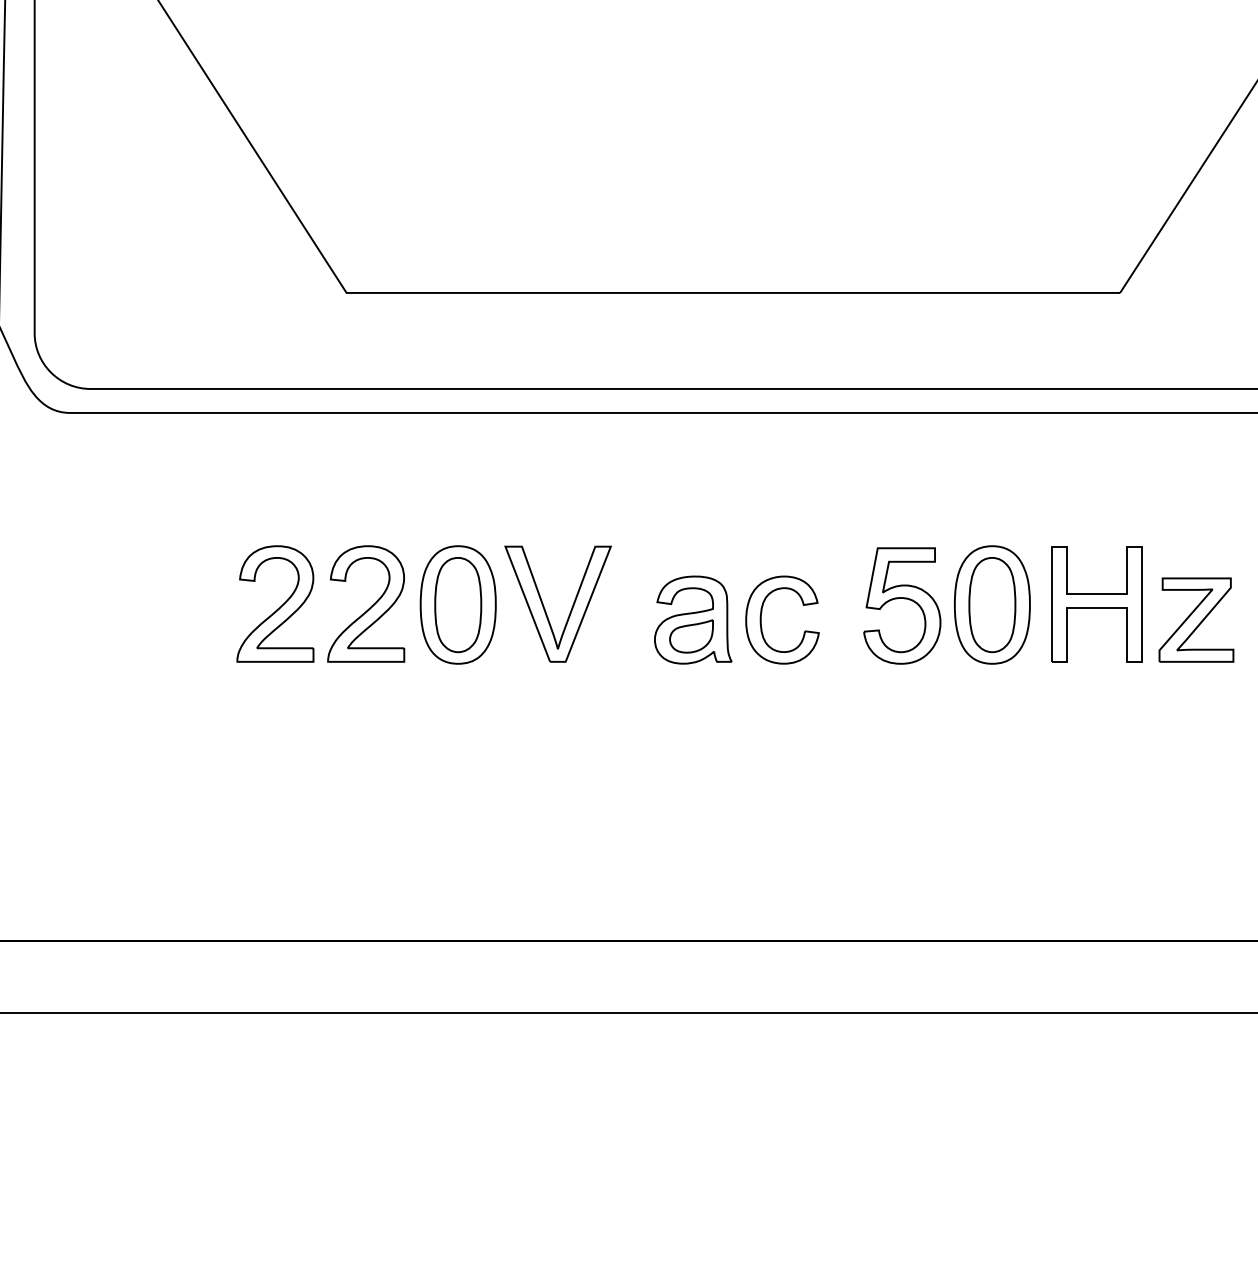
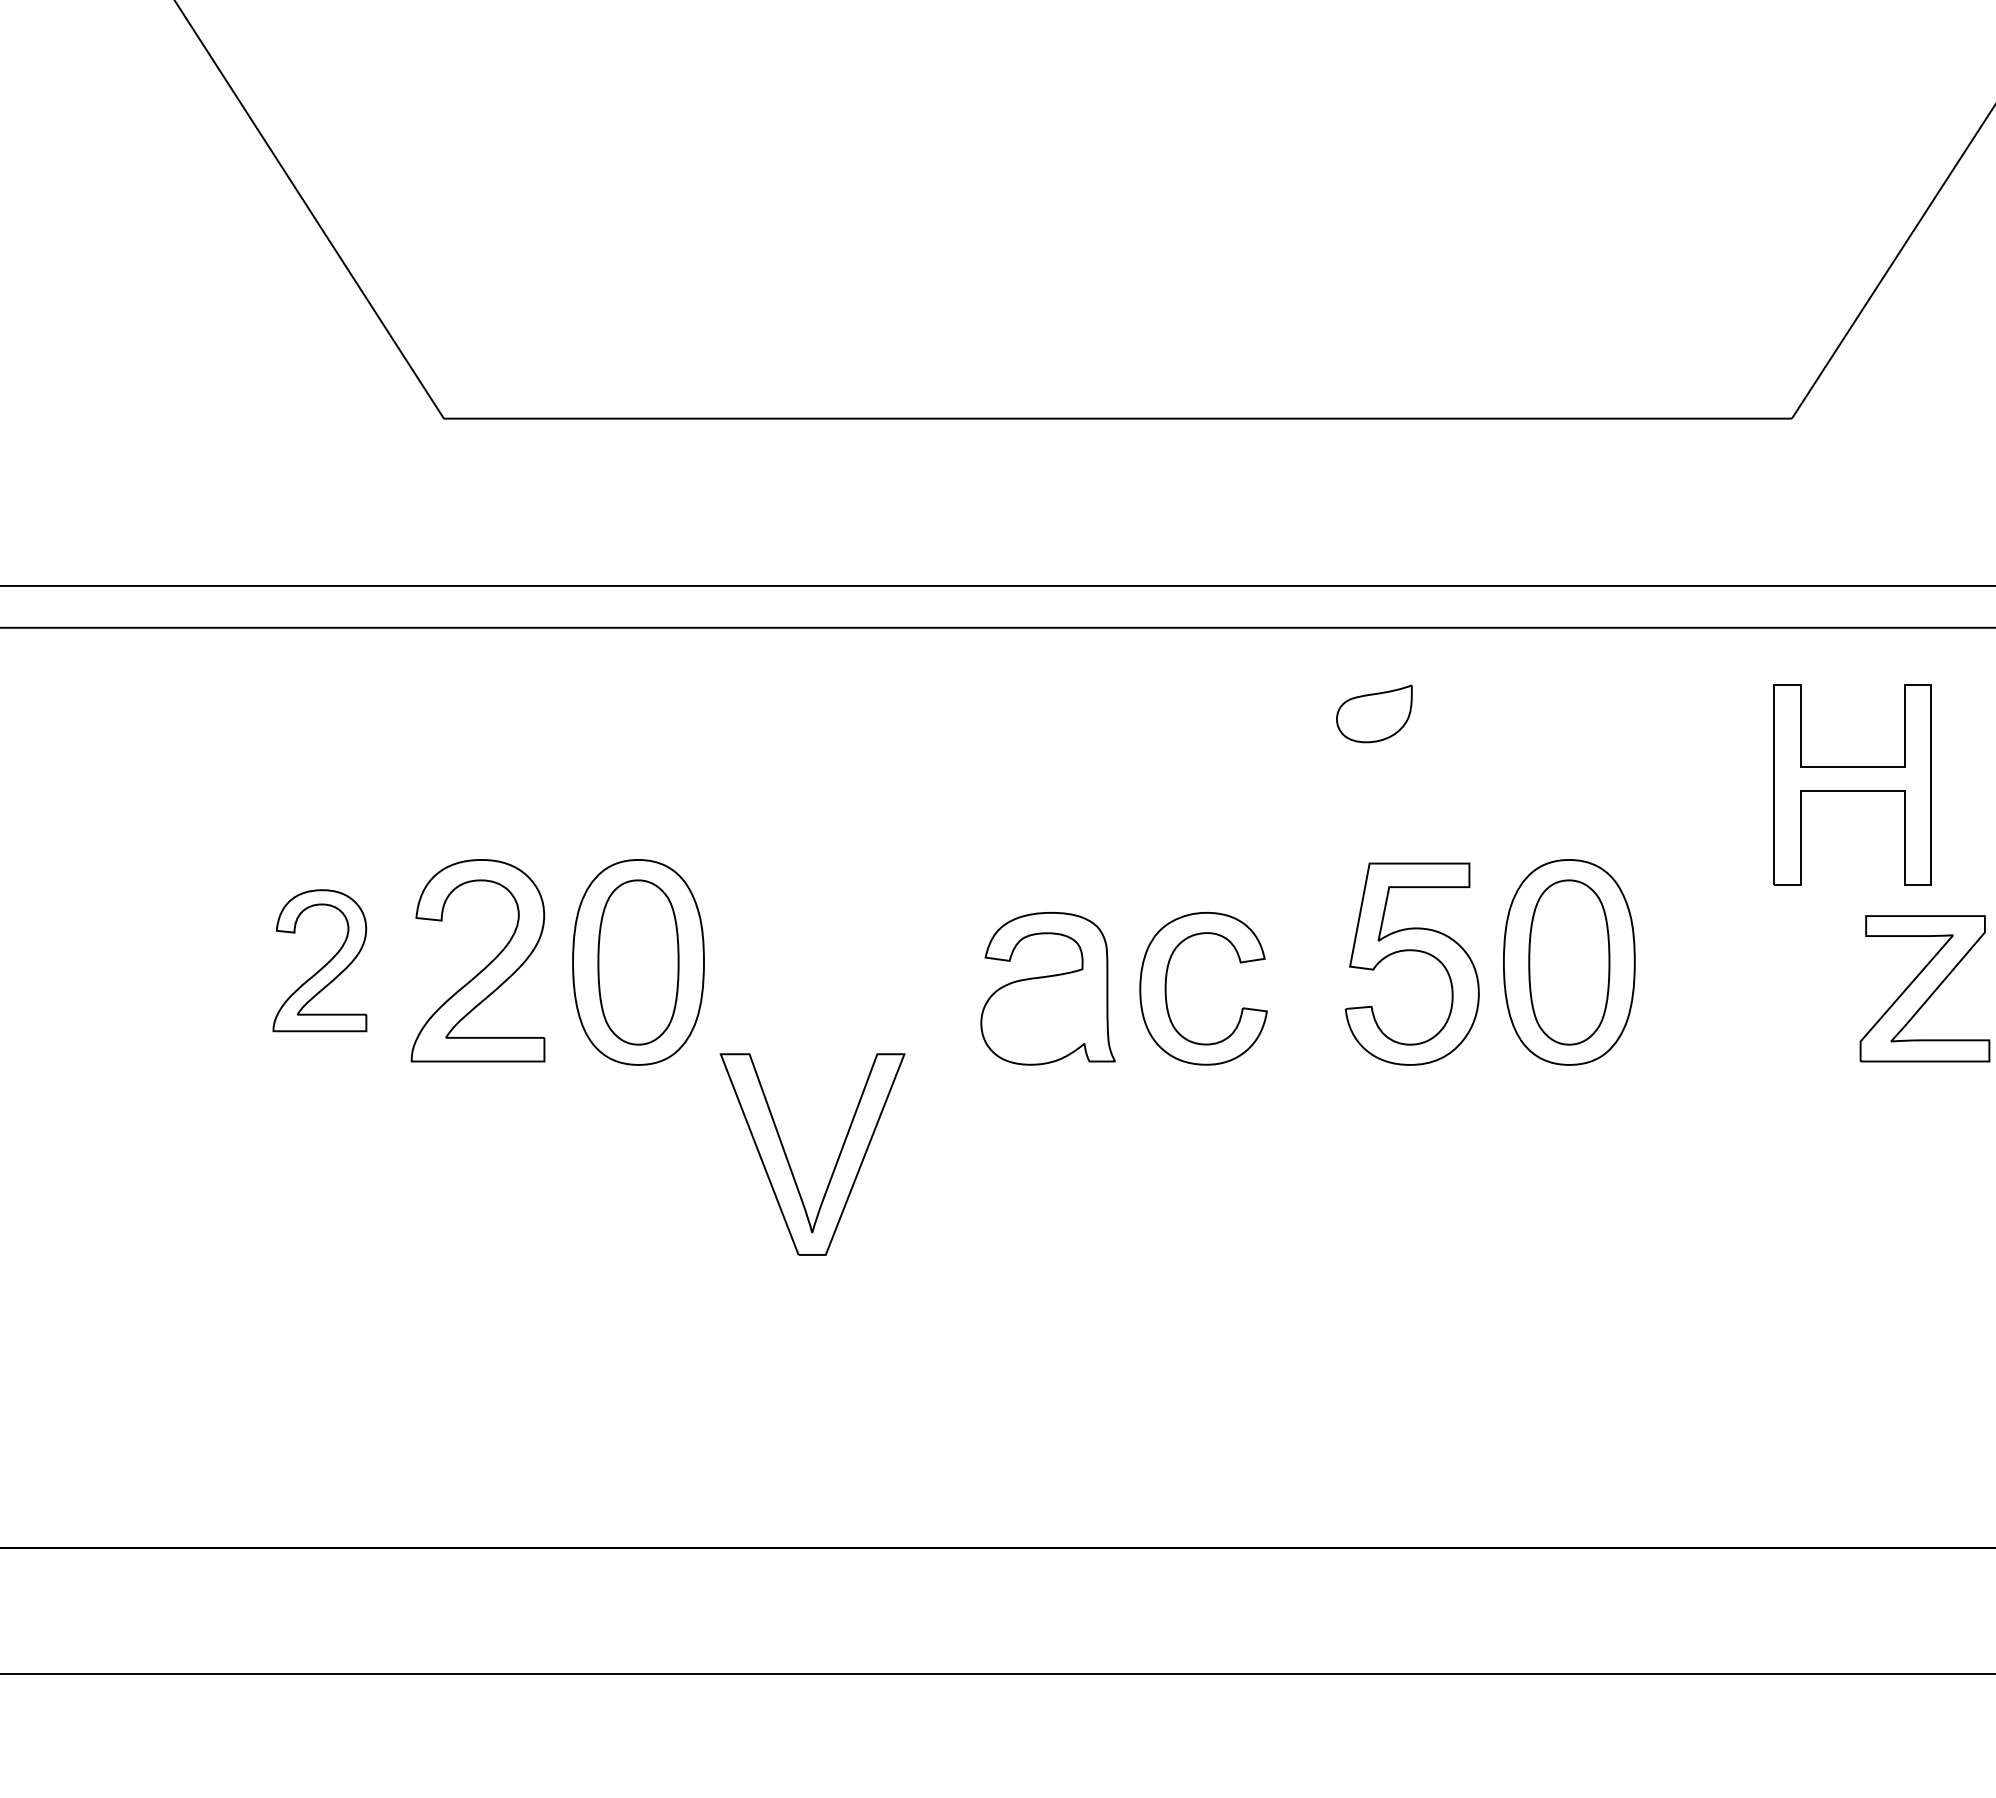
part: (275, 603) -> (320, 959), size x0.7
part: (1096, 604) -> (1851, 785), moved
part: (545, 608) -> (790, 1161), moved
part: (691, 636) -> (1374, 714), moved

